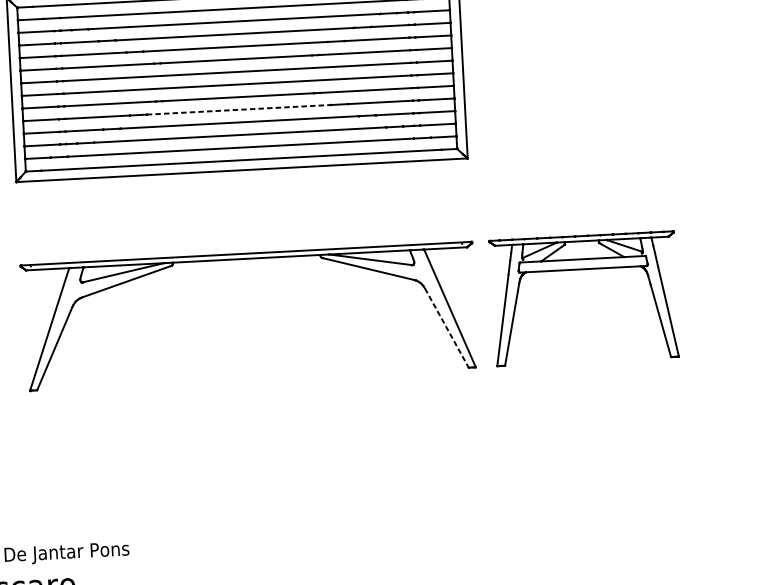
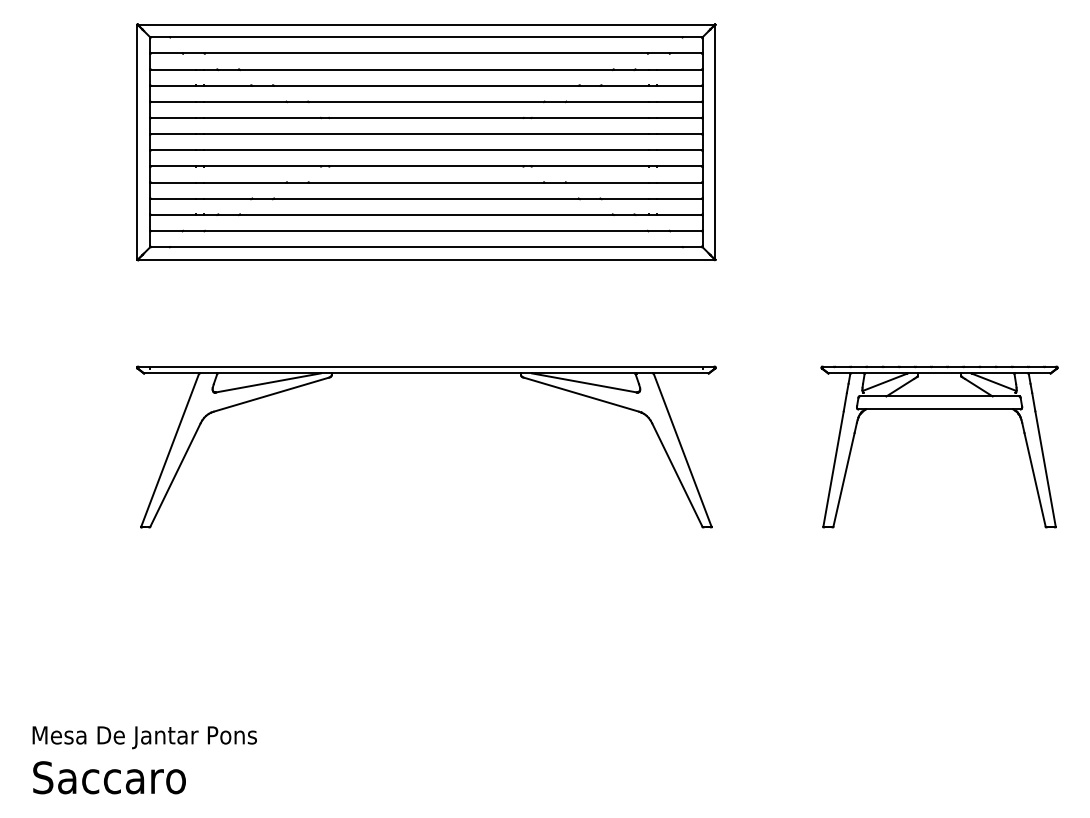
line: (238, 109) -> (426, 182), dashed -> solid
part: (583, 269) -> (939, 409), moved
line: (446, 328) -> (677, 475), dashed -> solid

